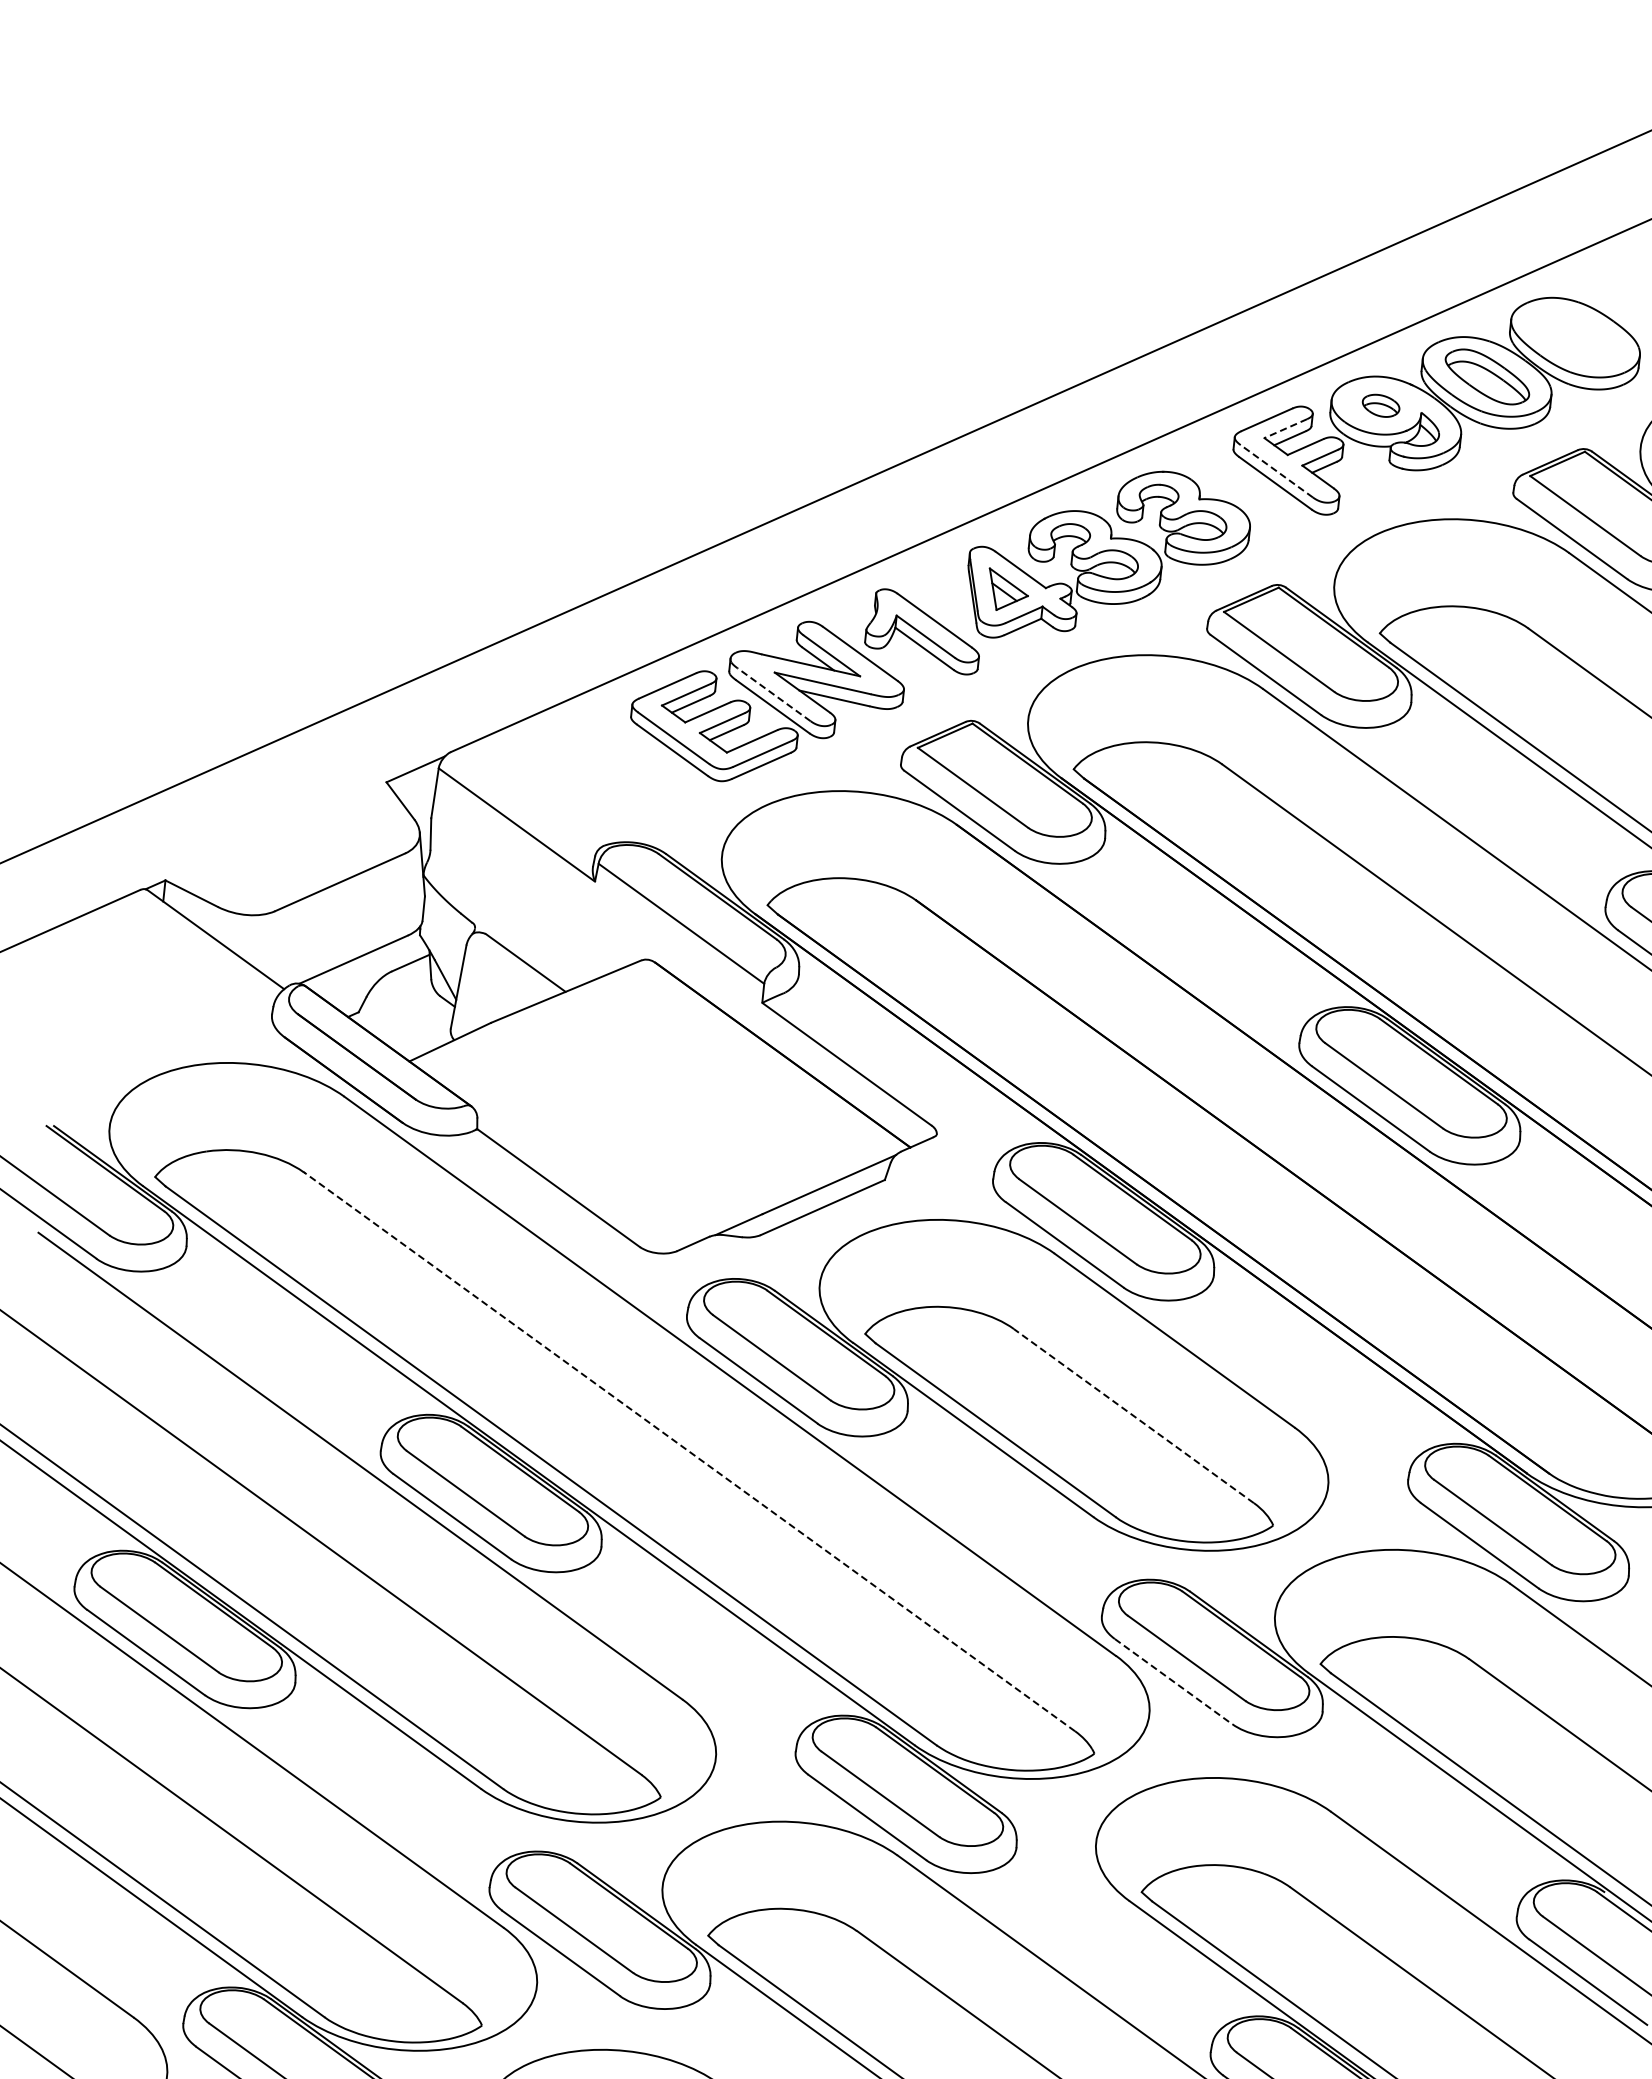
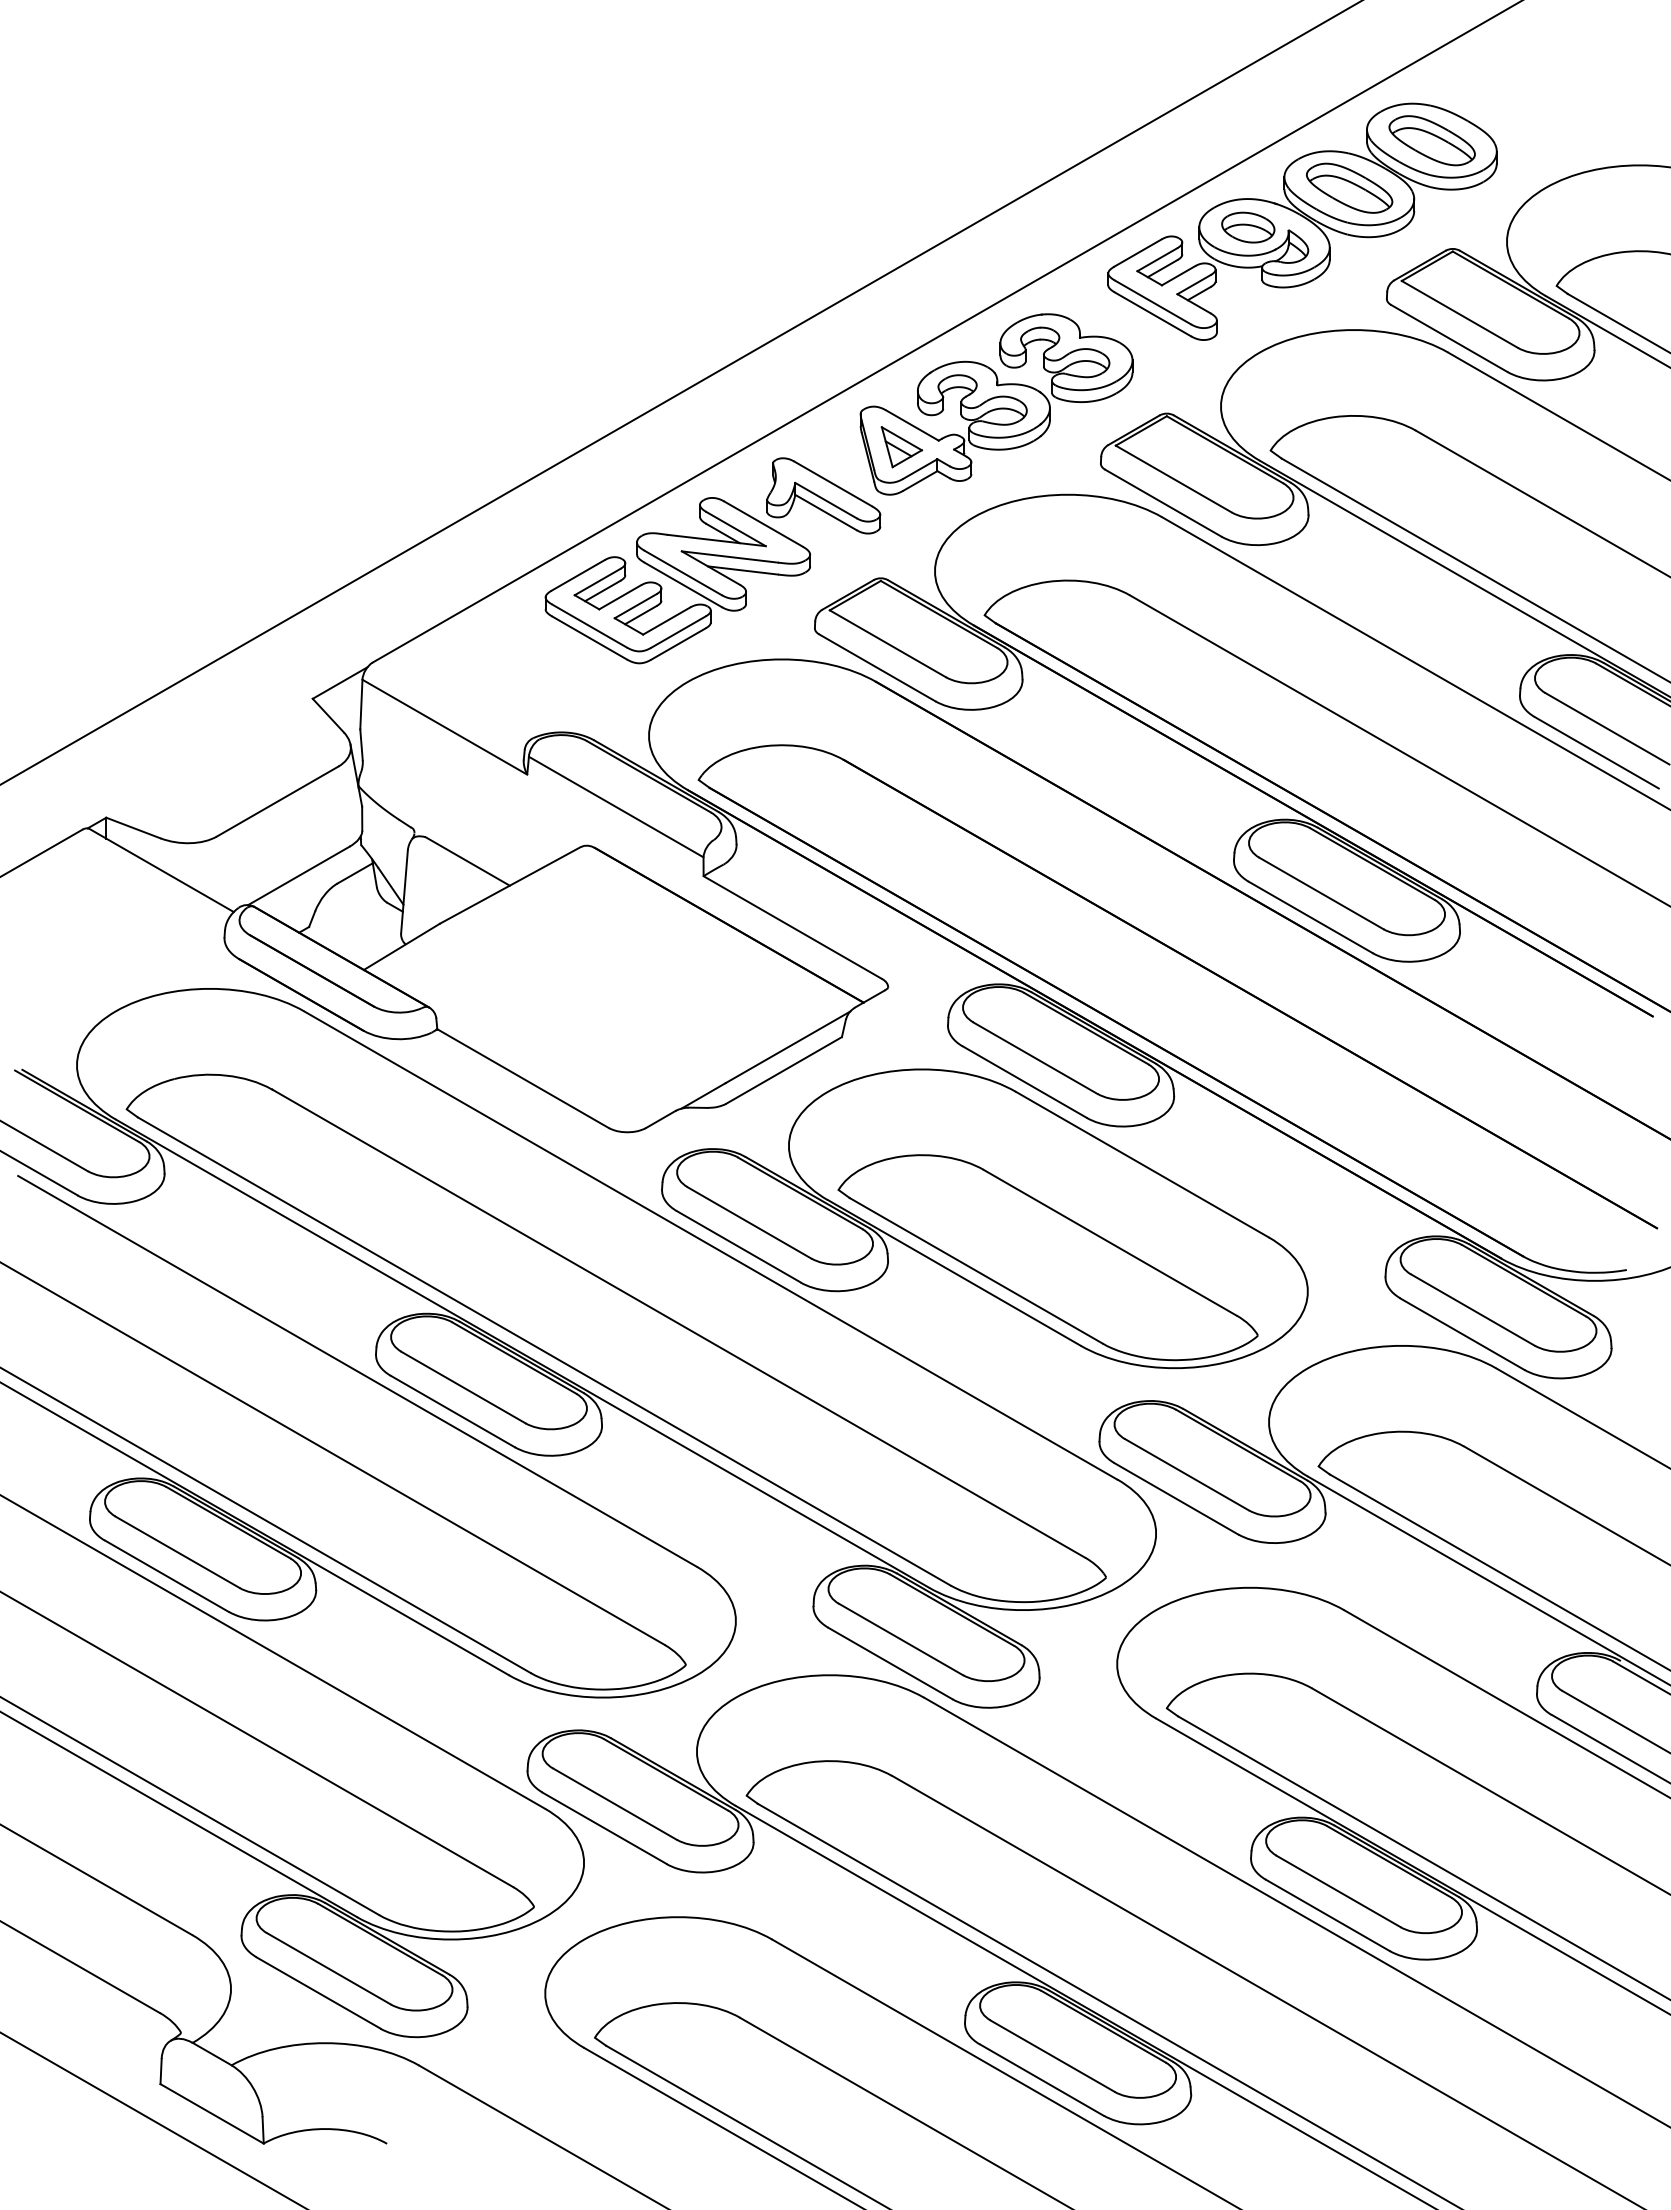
part: (1575, 337) -> (1431, 140), added
part: (1381, 405) -> (1248, 227), size x1.43
line: (1285, 428) -> (1157, 259), dashed -> solid
line: (1276, 471) -> (1152, 302), dashed -> solid
line: (773, 694) -> (682, 572), dashed -> solid
line: (1134, 1415) -> (1110, 1242), dashed -> solid
line: (689, 1451) -> (678, 1323), dashed -> solid
line: (1173, 1682) -> (1176, 1499), dashed -> solid

